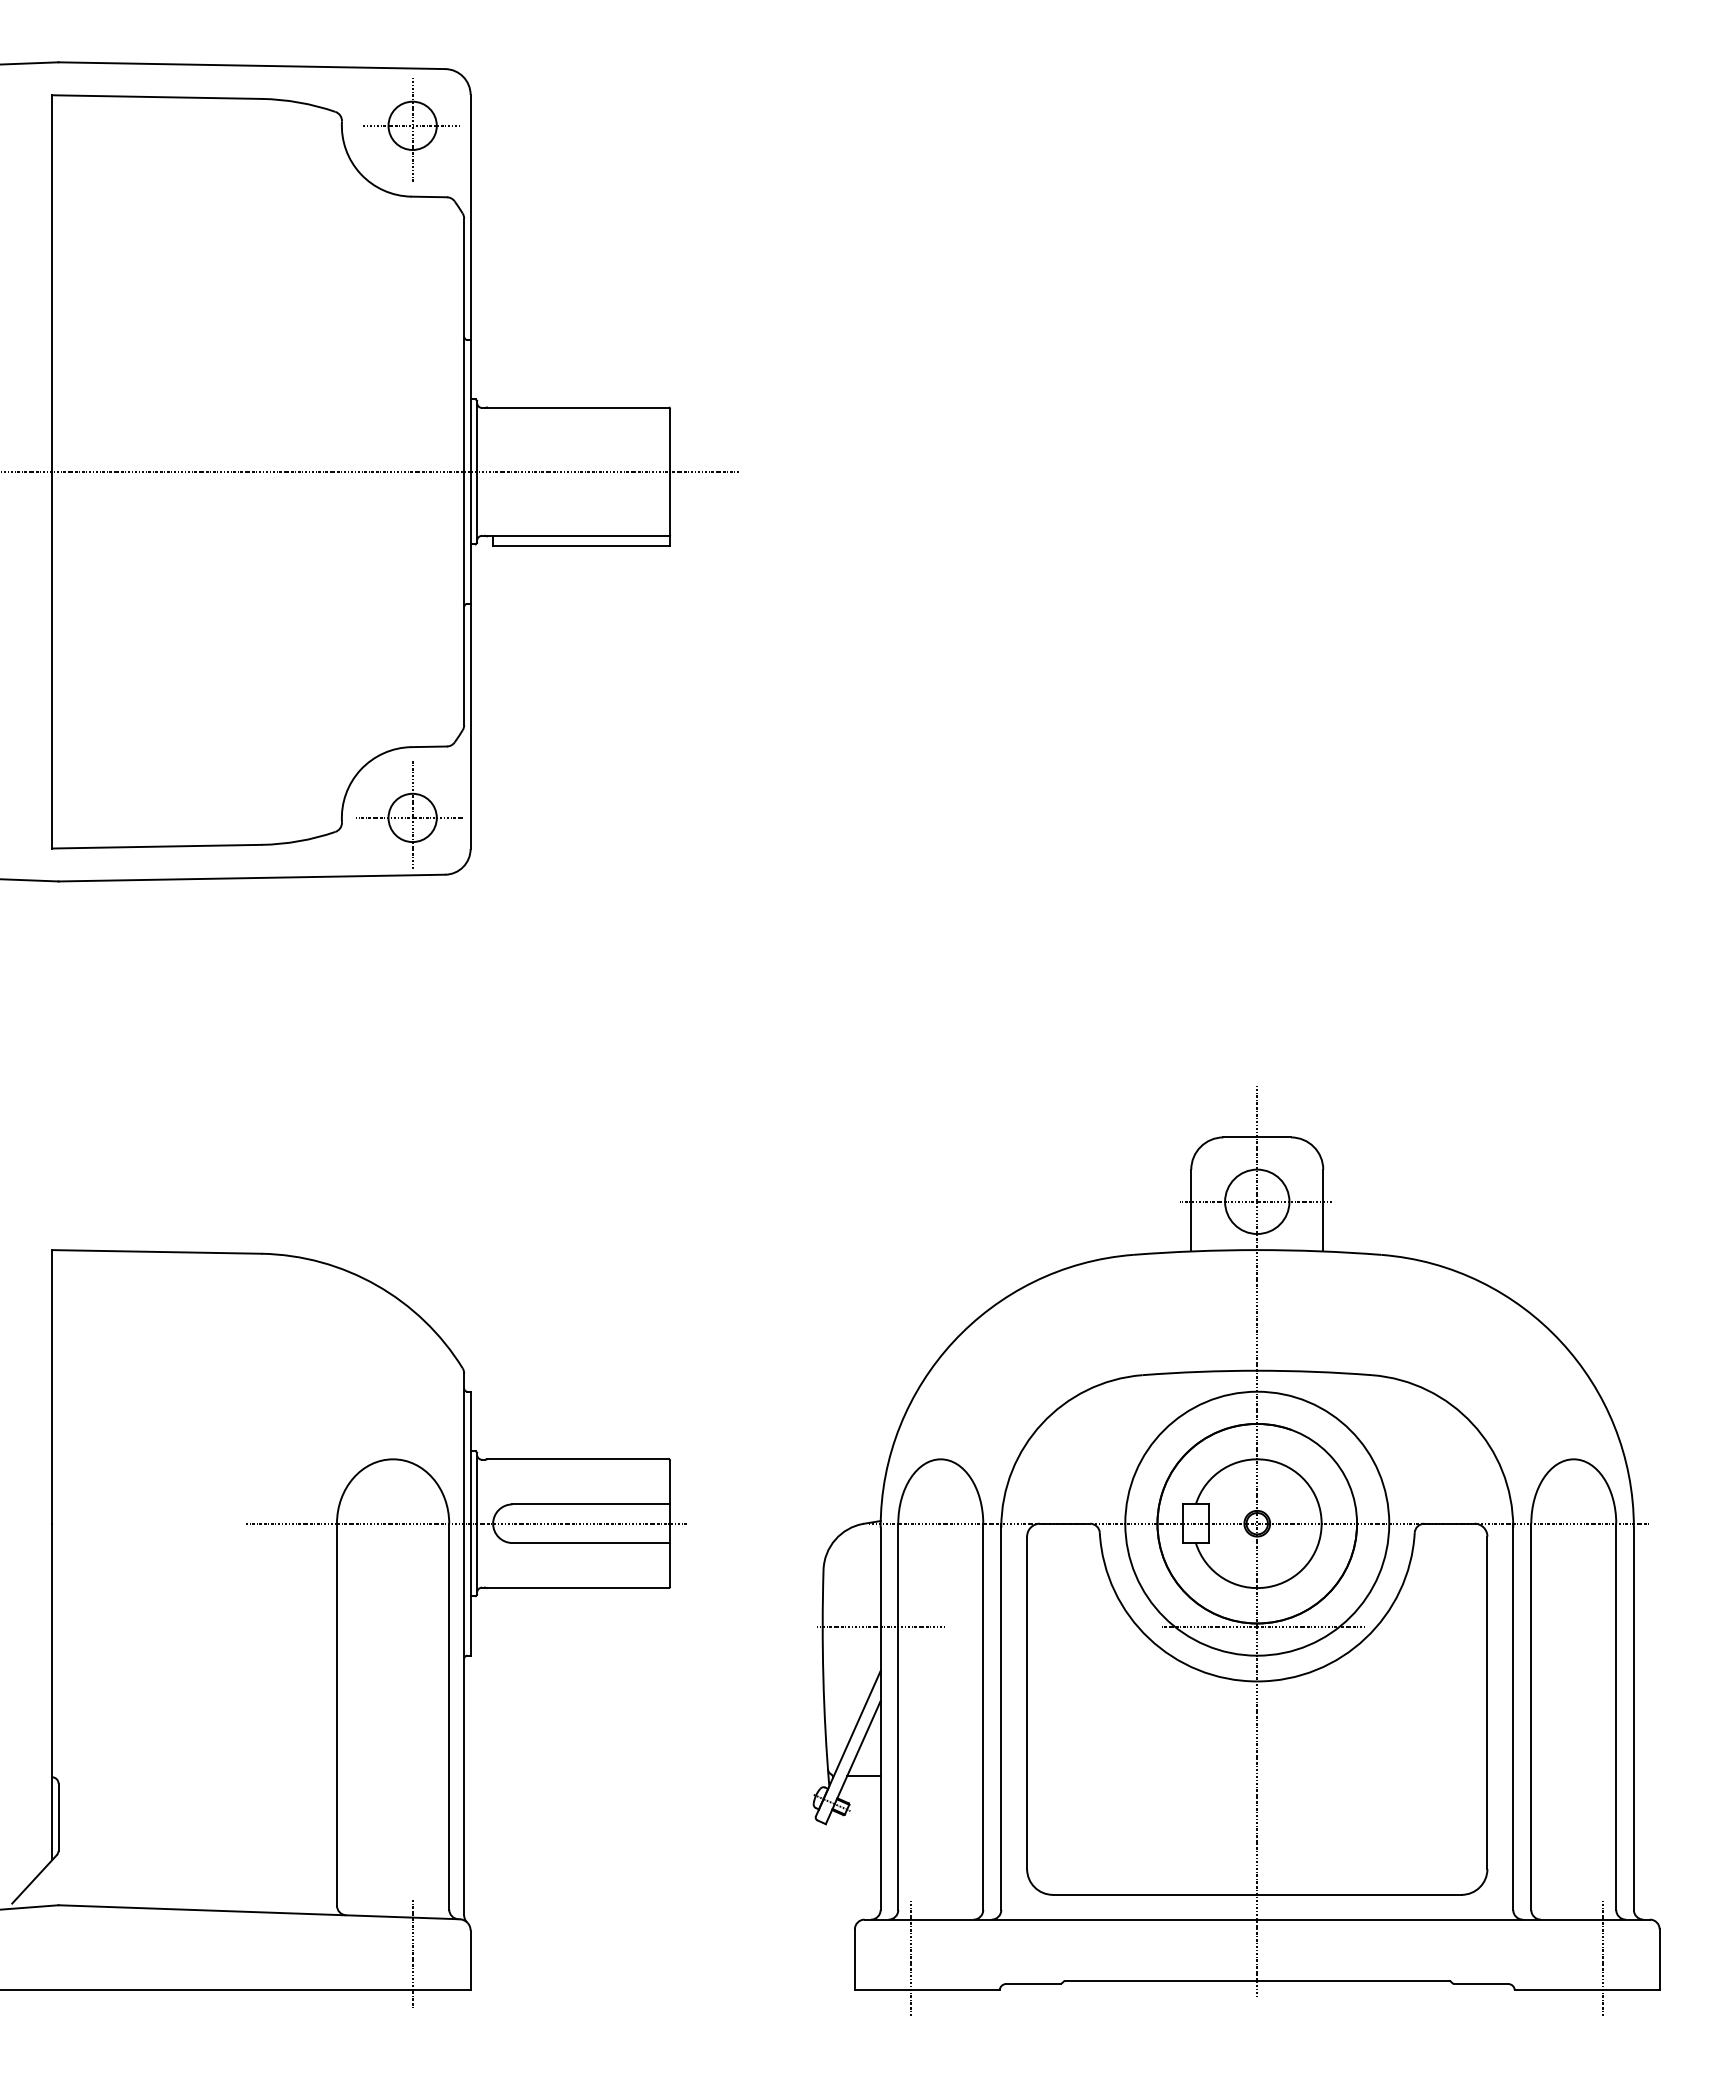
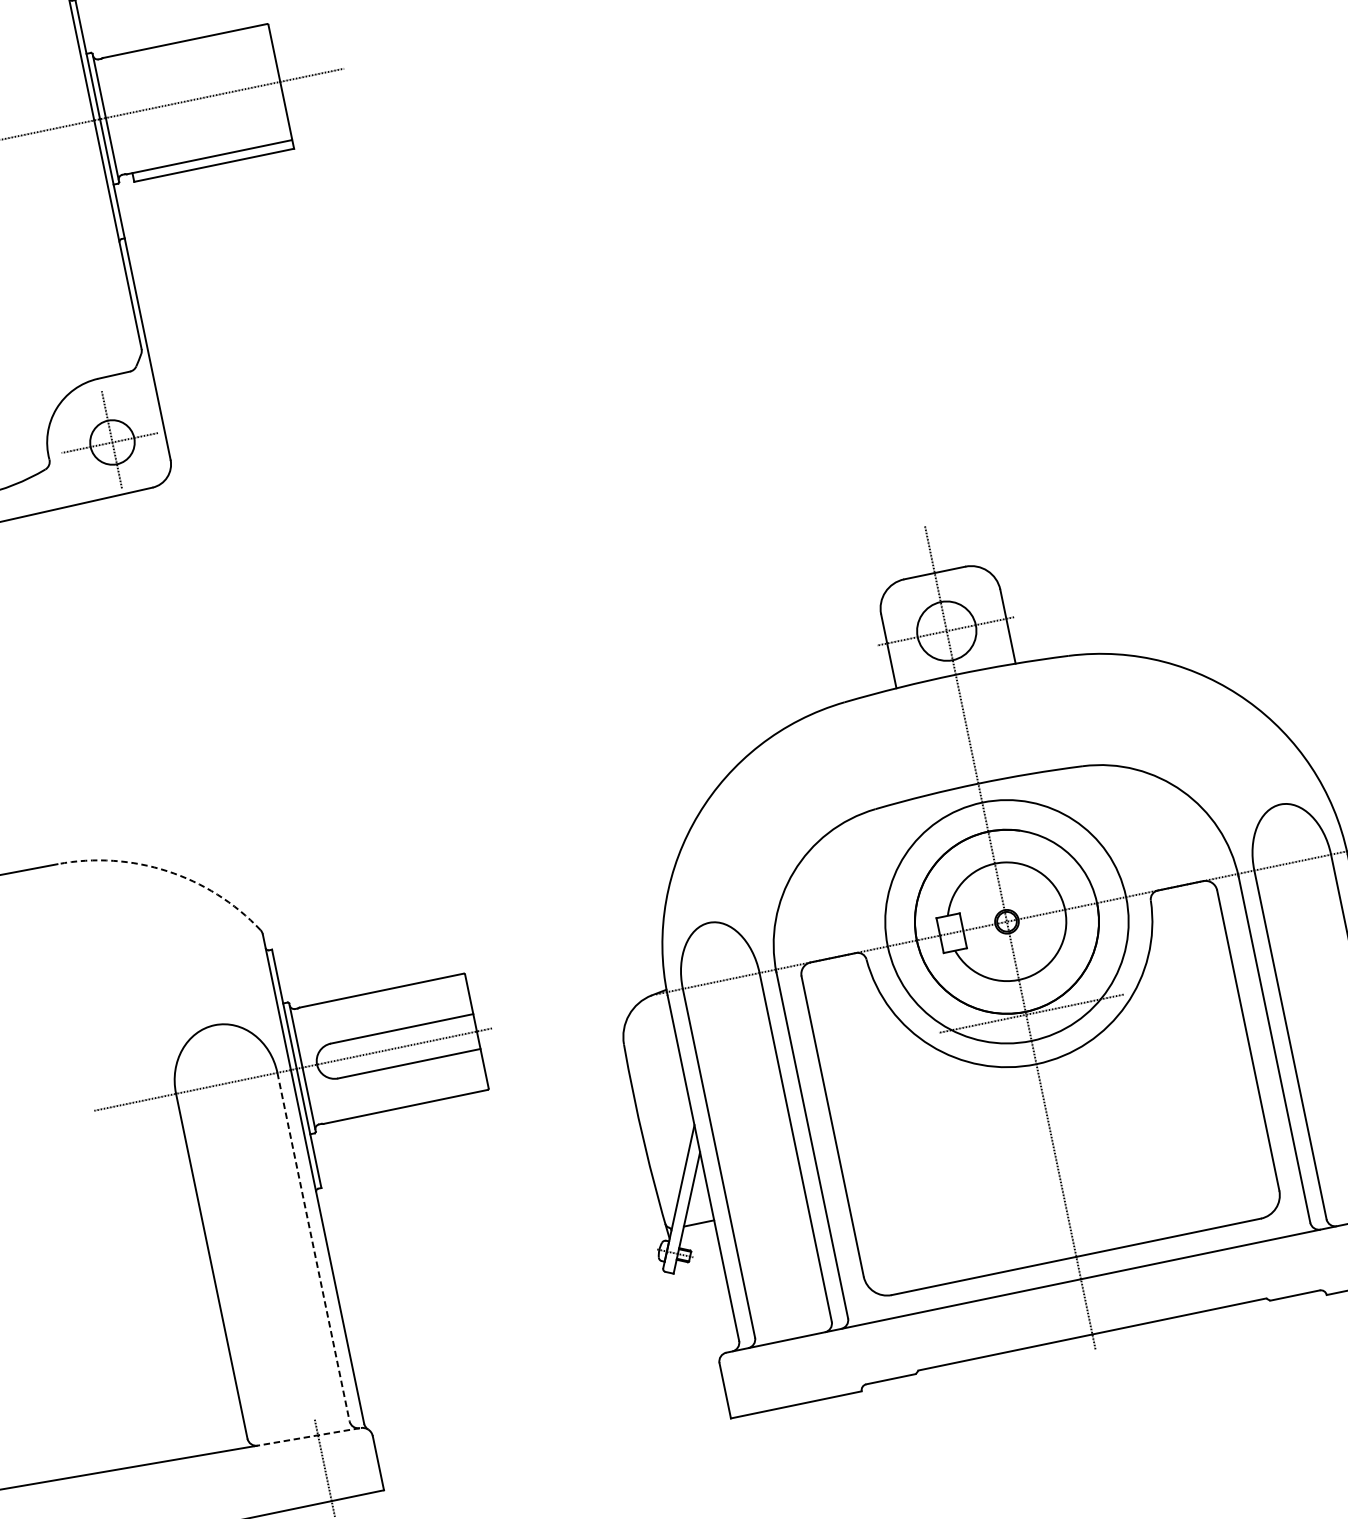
arc: (376, 1285) -> (167, 871), solid -> dashed
line: (880, 1626) -> (686, 1085), removed
line: (449, 1716) -> (313, 1246), solid -> dashed
line: (400, 1917) -> (307, 1437), solid -> dashed
line: (911, 1958) -> (776, 1378), removed

